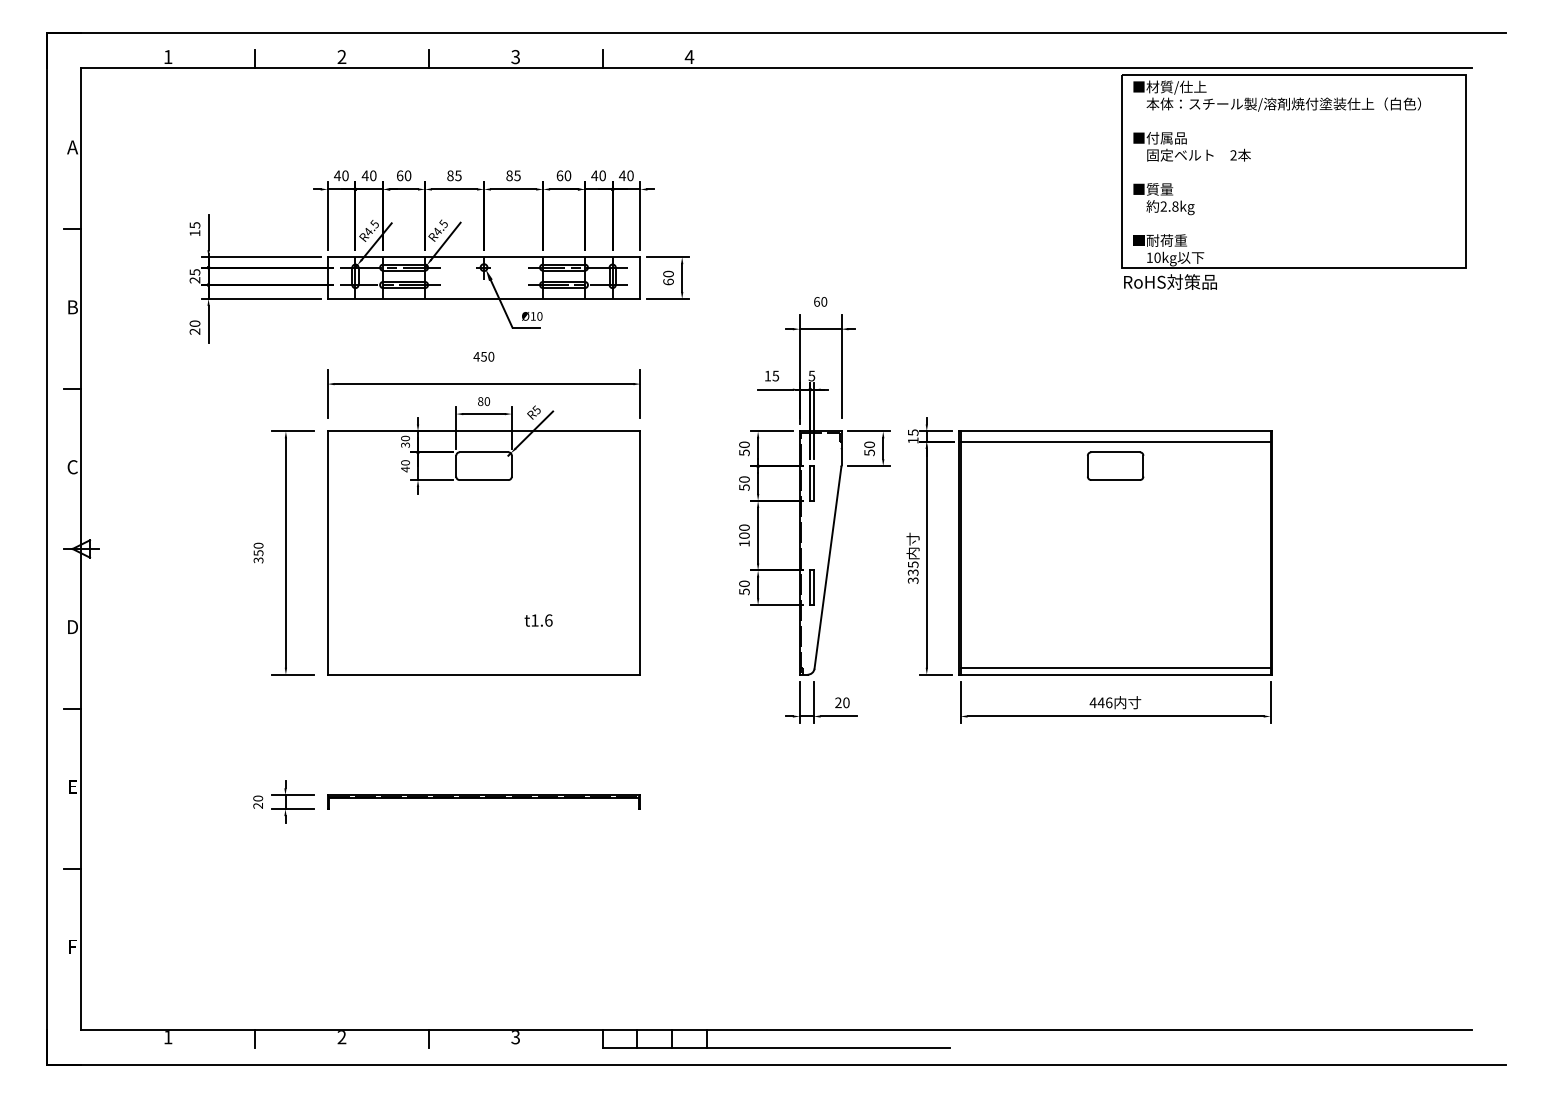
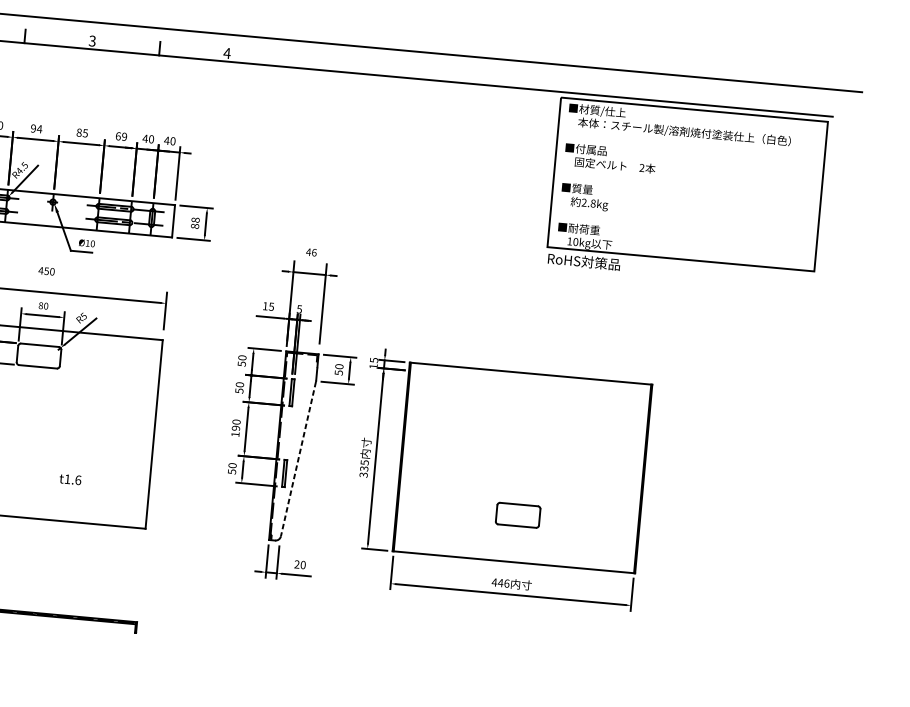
text: (454, 175) -> (36, 128), 85 -> 94
text: (567, 175) -> (124, 136), 60 -> 69
text: (668, 277) -> (195, 222), 60 -> 88
text: (820, 301) -> (311, 252), 60 -> 46
line: (1115, 441) -> (530, 381), removed
part: (1115, 465) -> (518, 514), moved
text: (744, 535) -> (236, 428), 100 -> 190
line: (827, 567) -> (298, 458), solid -> dashed
line: (1115, 667) -> (514, 556), removed

